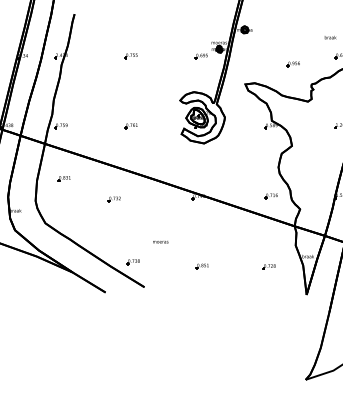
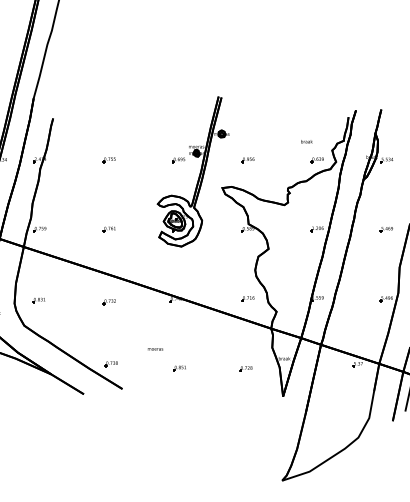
part: (292, 64) -> (247, 160), moved
part: (63, 178) -> (38, 300), moved
part: (113, 199) -> (108, 302), moved
text: (160, 242) -> (155, 349), moved

